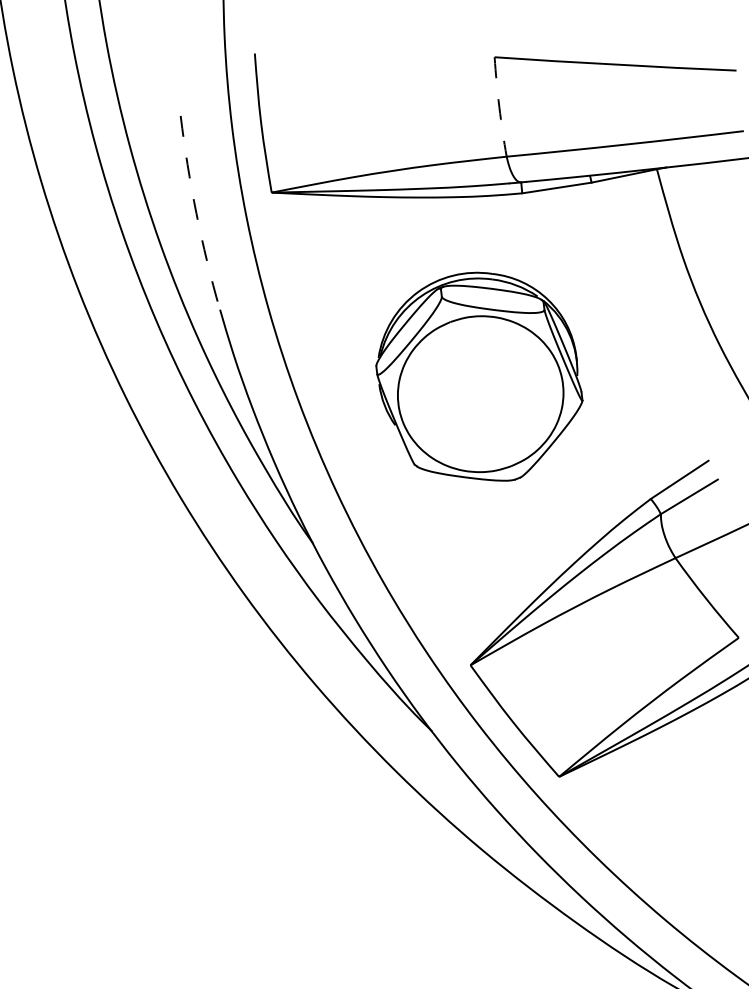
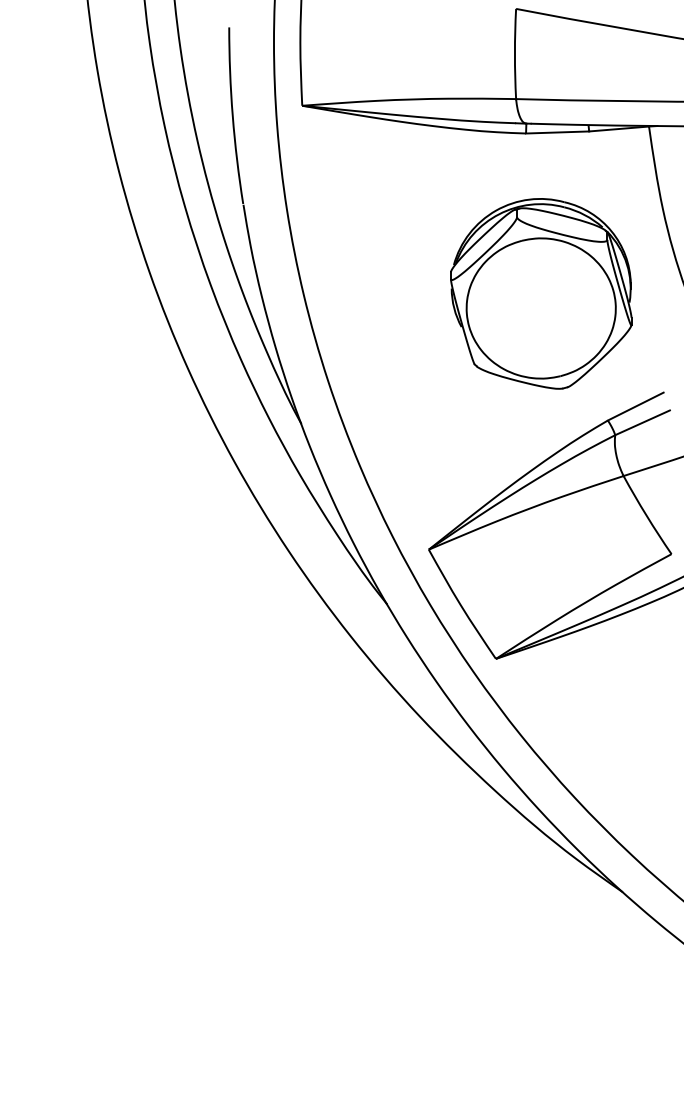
arc: (498, 107) -> (514, 54), dashed -> solid
arc: (196, 212) -> (232, 115), dashed -> solid
part: (479, 377) -> (541, 293), moved

